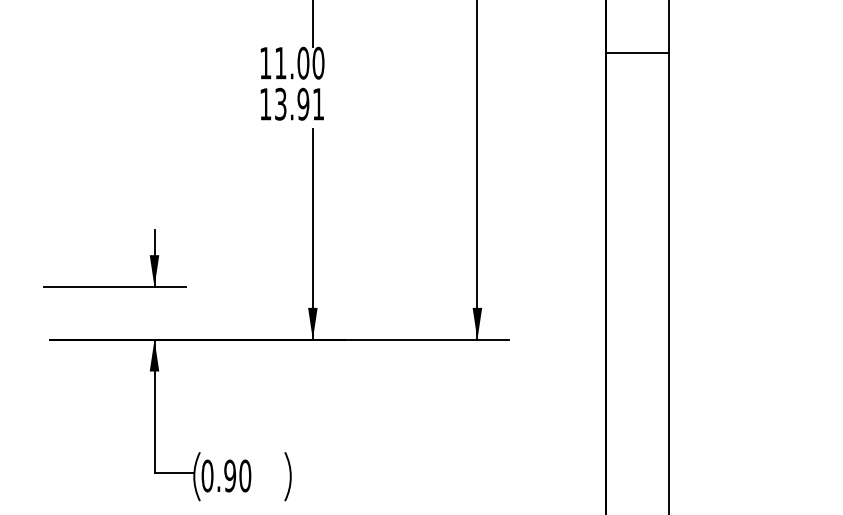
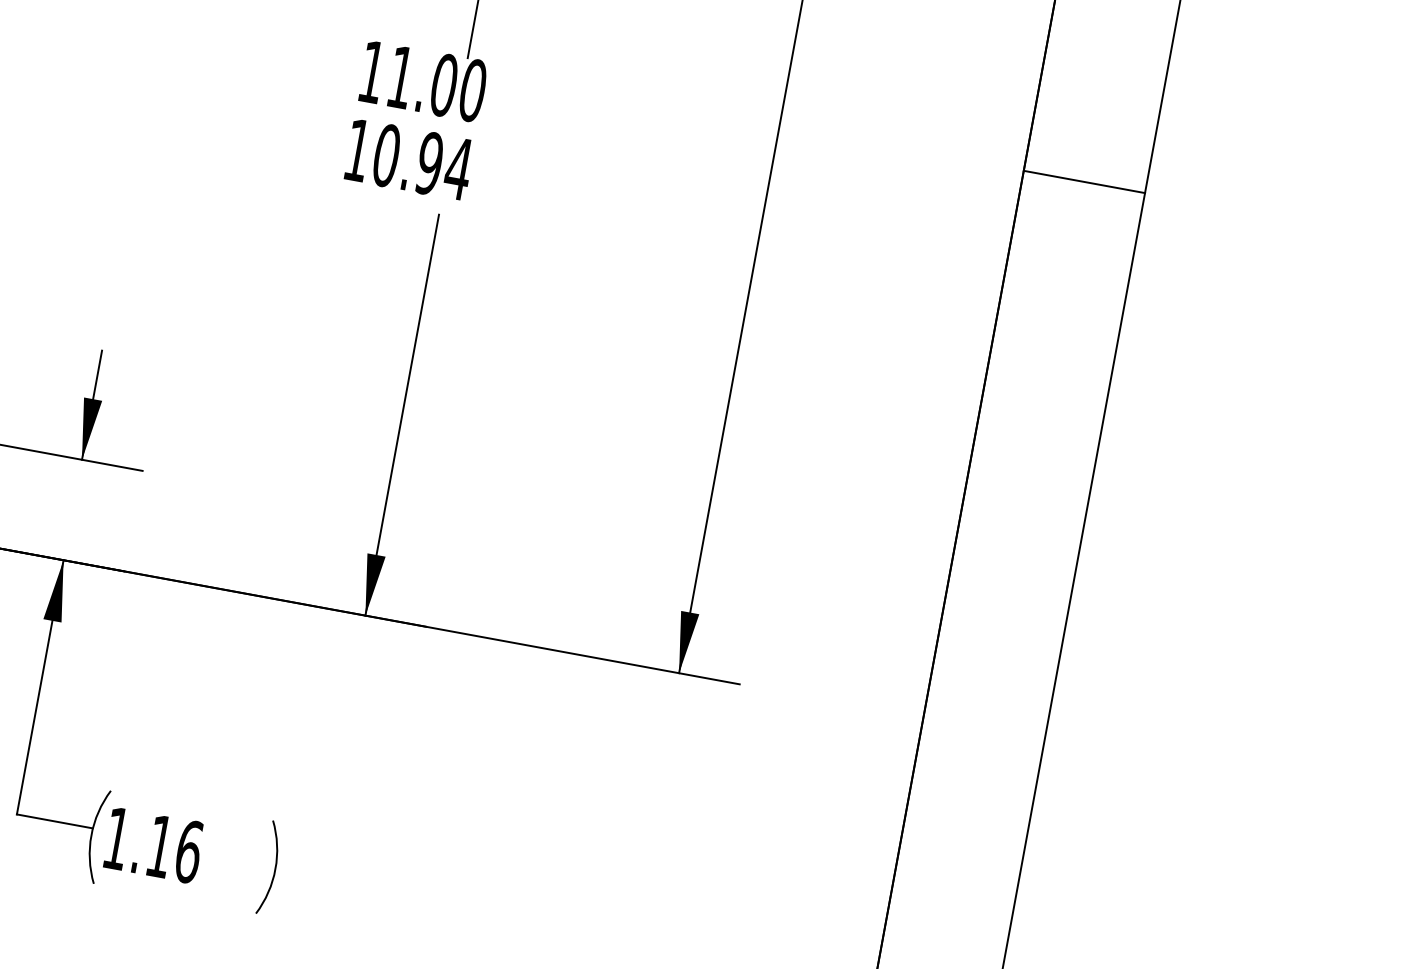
text: (299, 103) -> (422, 160), 13.91 -> 10.94
text: (226, 475) -> (153, 844), 0.90 -> 1.16

